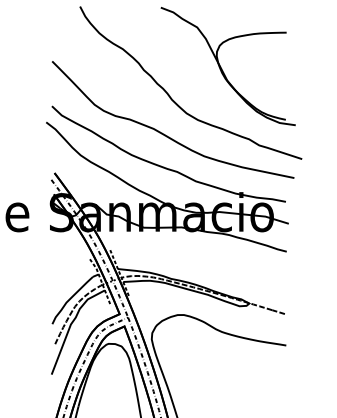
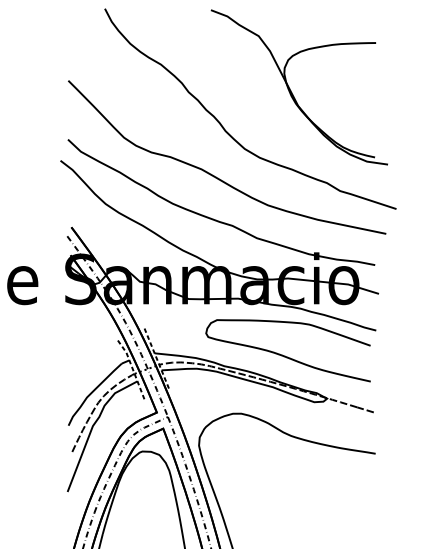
curve: (217, 270) -> (285, 355), added

